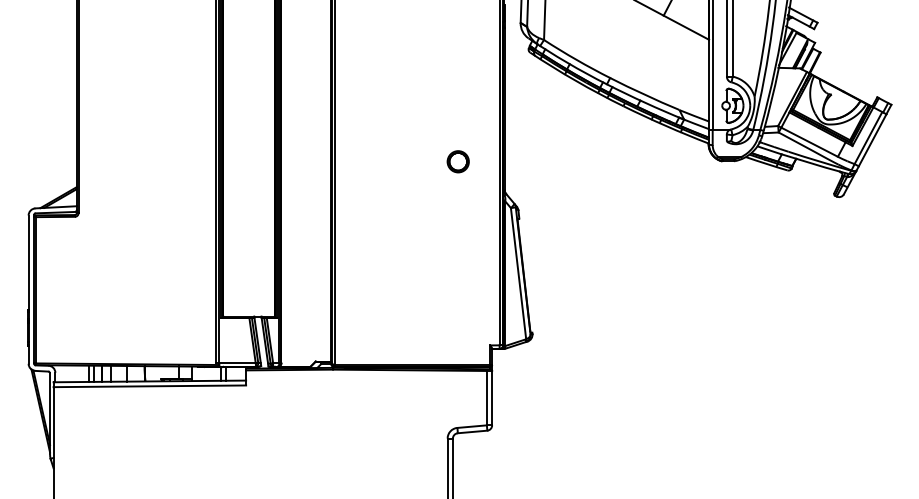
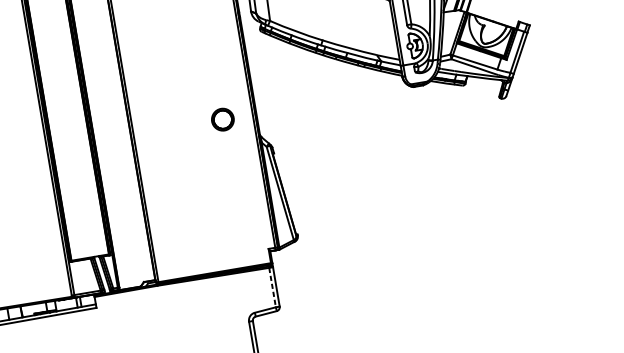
part: (457, 161) -> (222, 119), size x1.4
line: (486, 398) -> (272, 287), solid -> dashed

